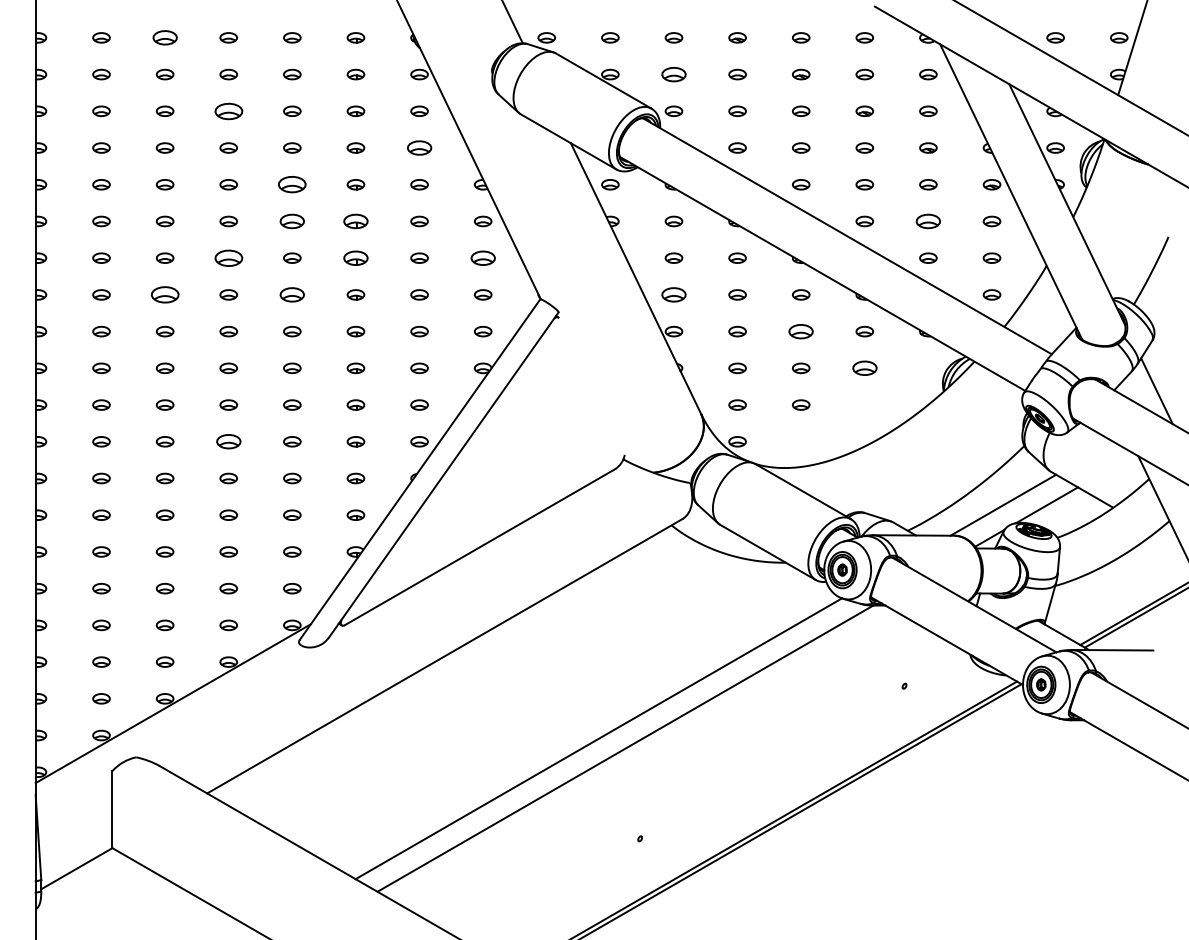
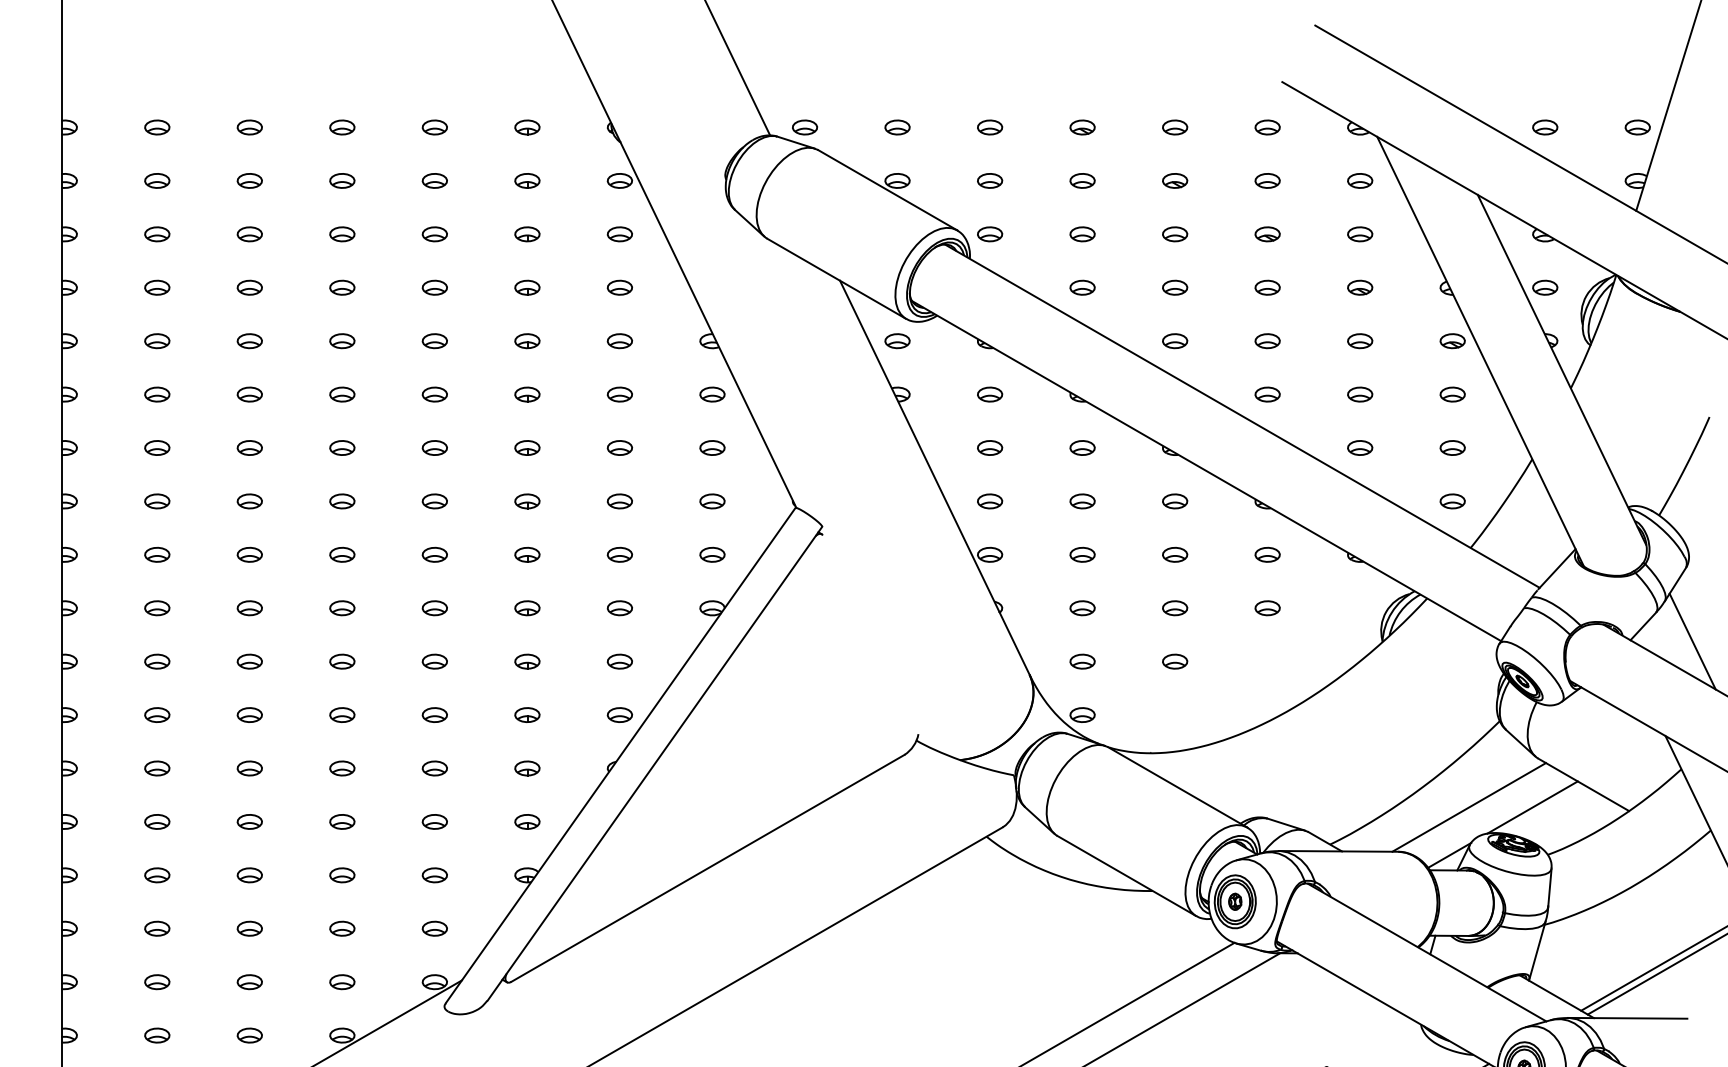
part: (164, 37) -> (248, 126), size x0.71
part: (673, 74) -> (989, 180), size x0.71
part: (228, 110) -> (342, 233), size x0.62
part: (419, 147) -> (619, 286), size x0.71
part: (292, 184) -> (435, 340), size x0.62
part: (292, 221) -> (435, 394), size x0.71
part: (355, 221) -> (526, 394), size x0.71
part: (928, 221) -> (1360, 394), size x0.71
part: (228, 257) -> (342, 447), size x0.62
part: (355, 257) -> (526, 447), size x0.71
part: (482, 257) -> (711, 447), size x0.71
part: (164, 294) -> (248, 500), size x0.62
part: (292, 294) -> (435, 500), size x0.71
part: (673, 294) -> (989, 500), size x0.71
part: (801, 331) -> (1175, 554), size x0.71
part: (864, 368) -> (1267, 608), size x0.71
part: (228, 441) -> (342, 714), size x0.71

